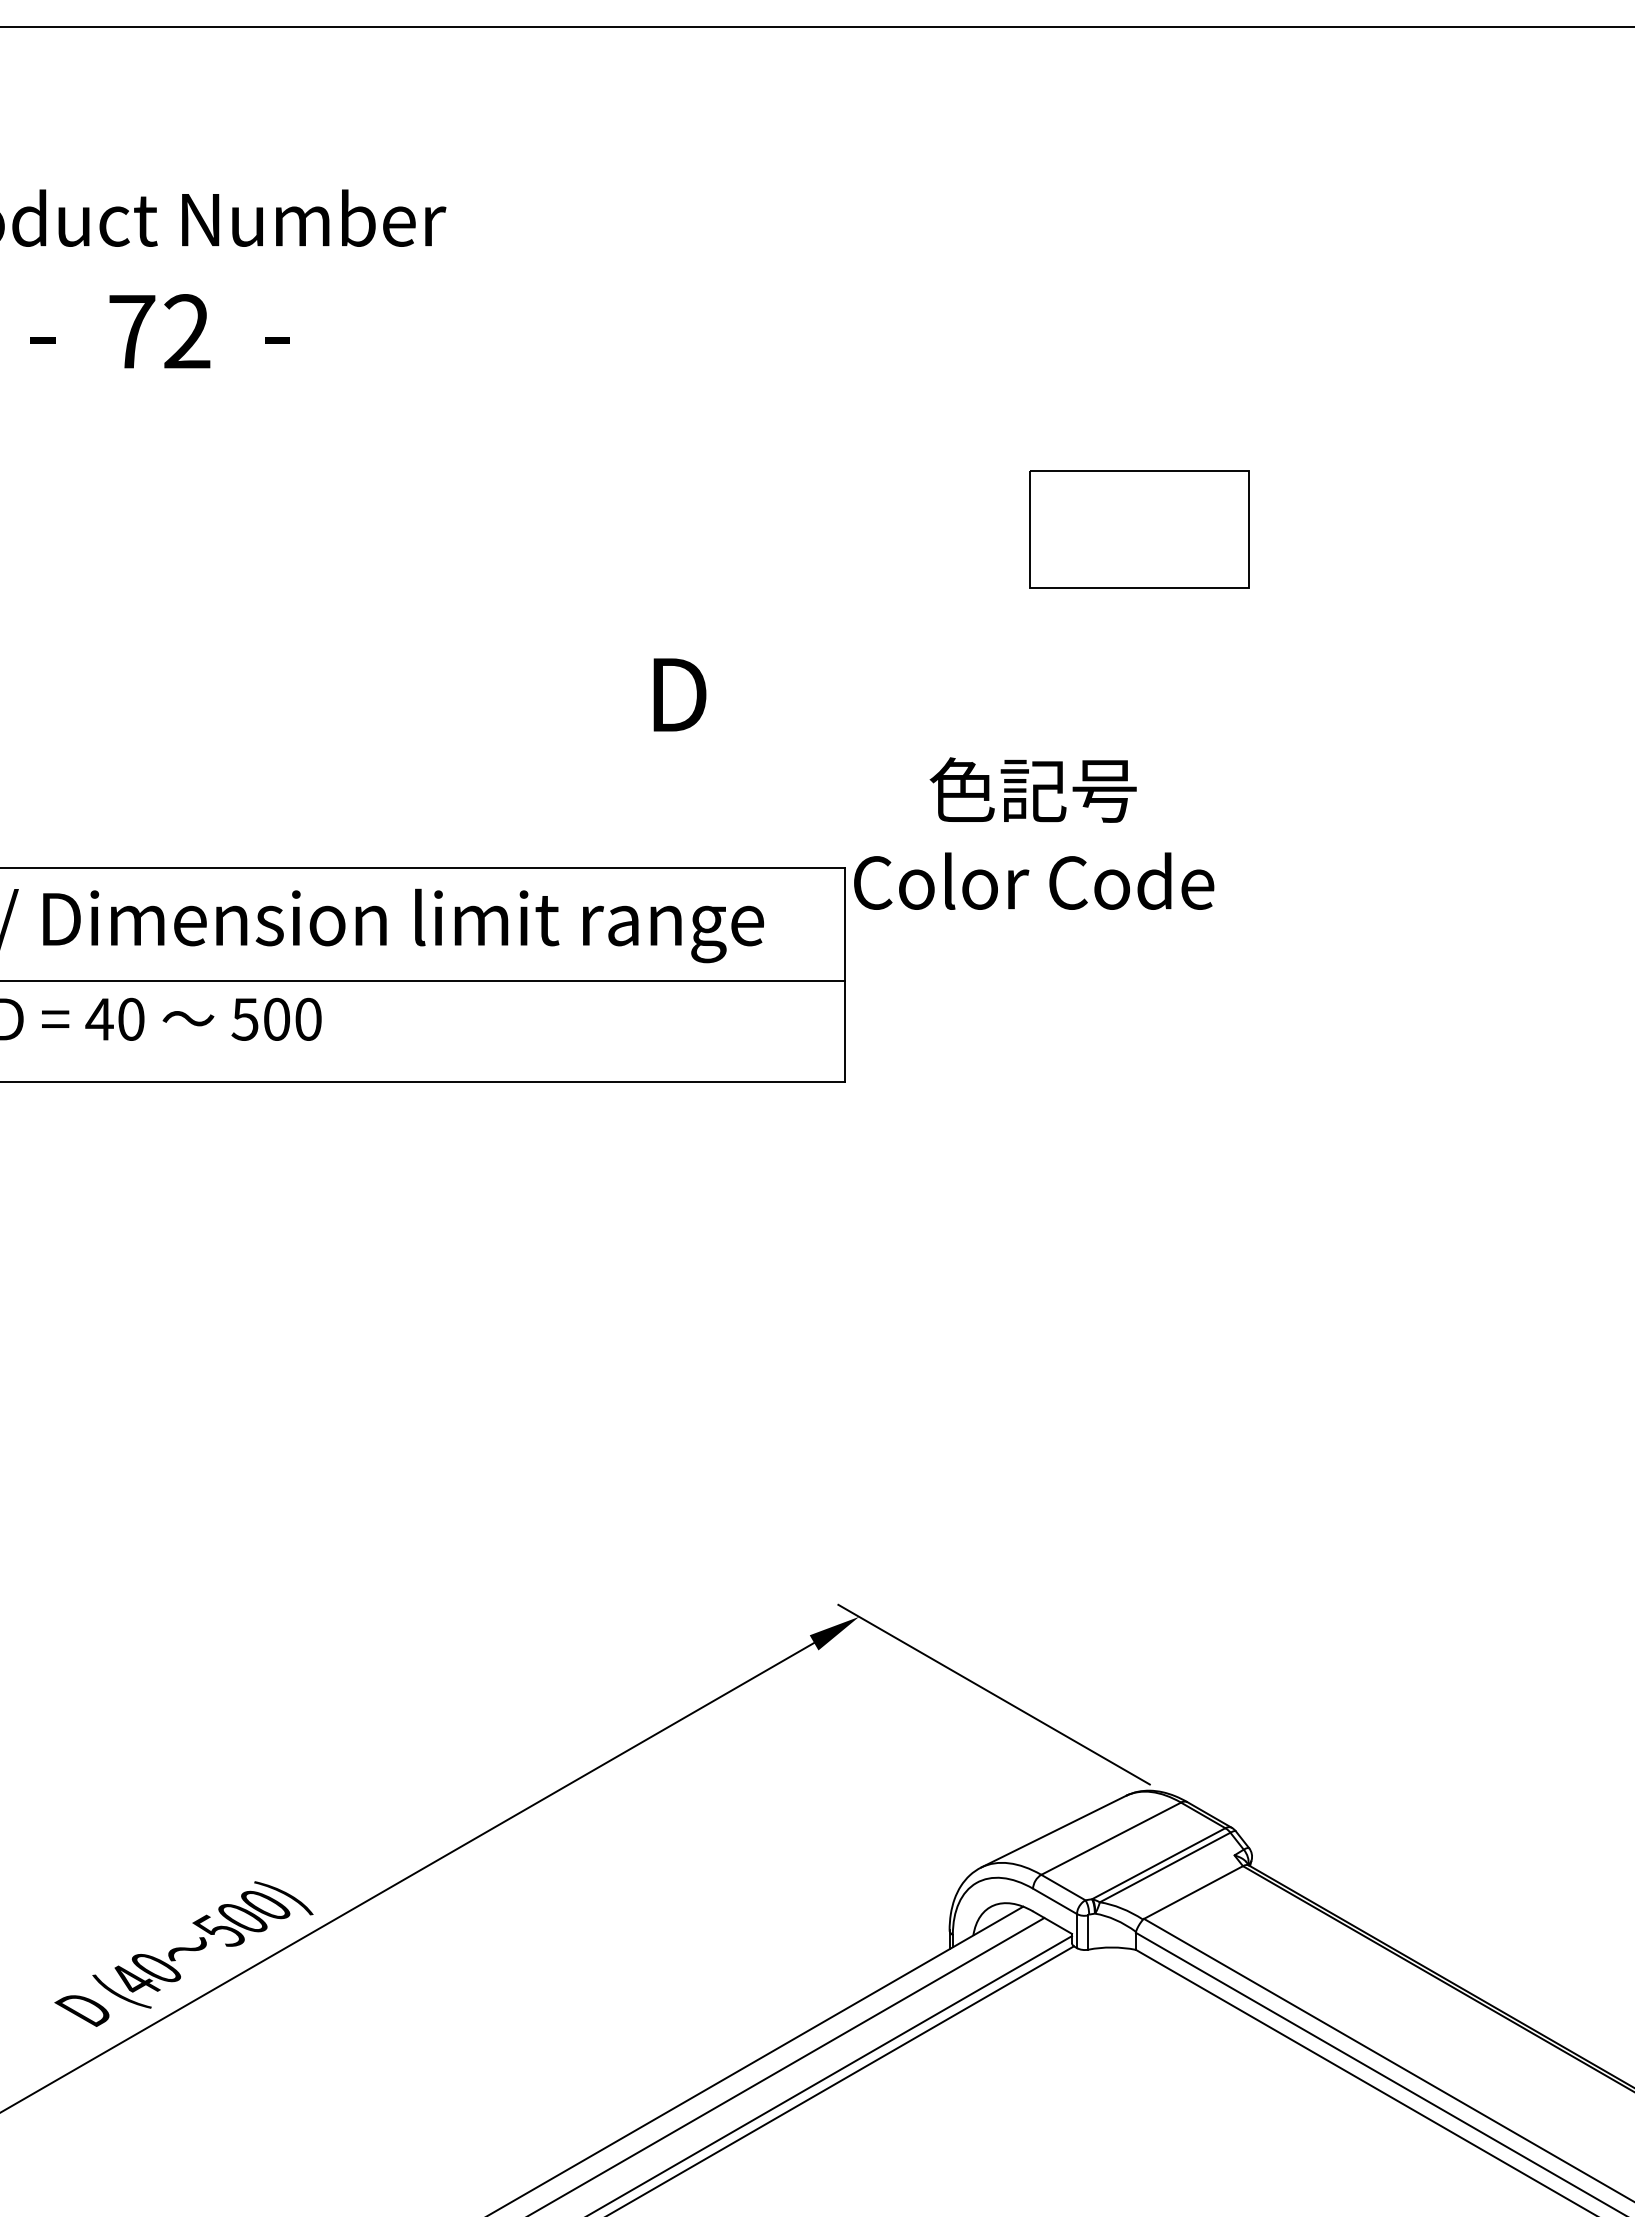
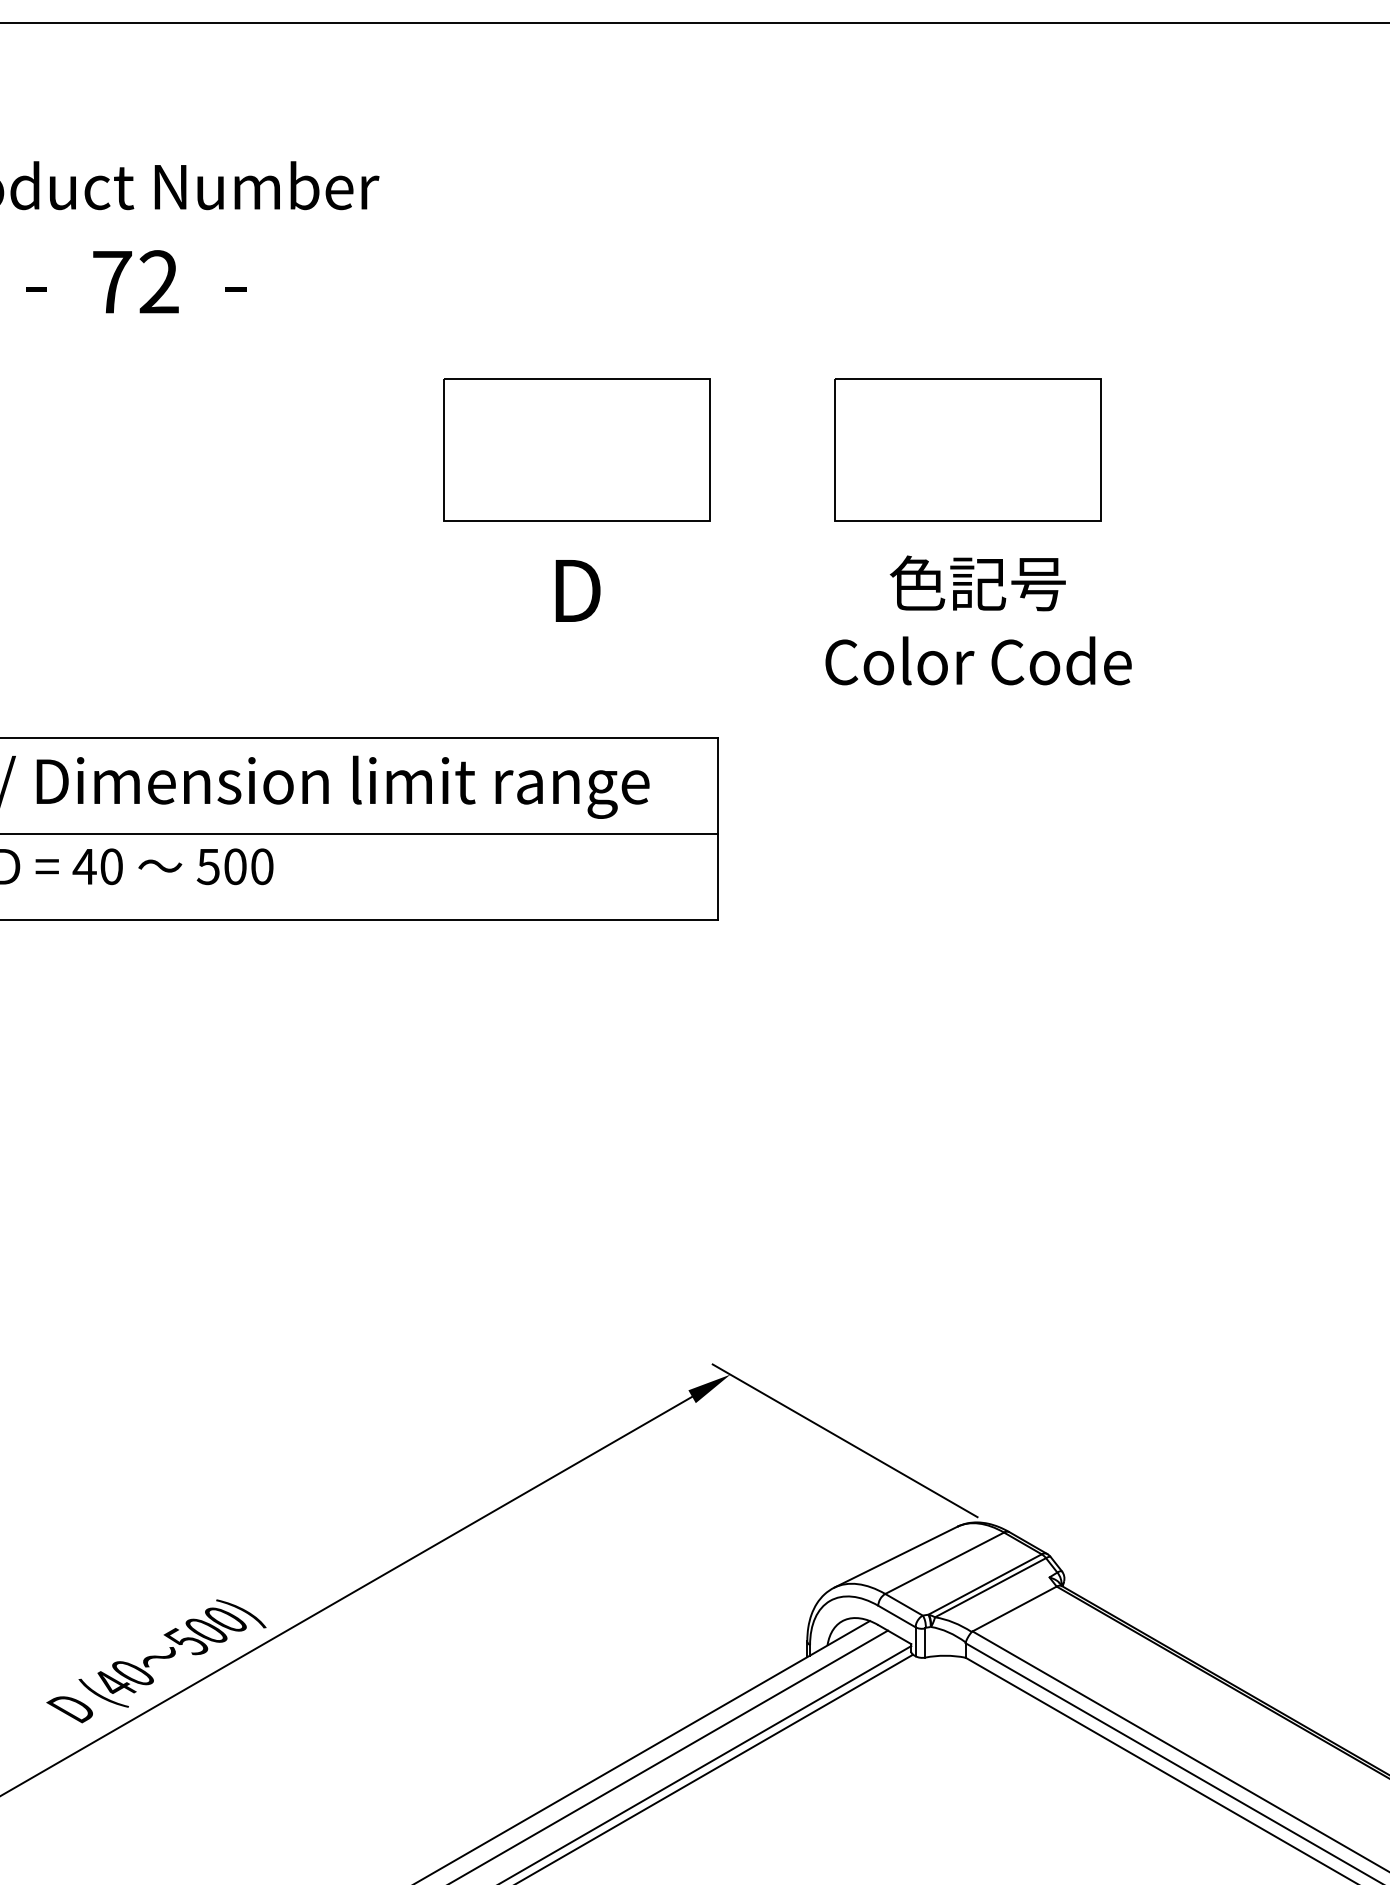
part: (679, 529) -> (577, 450), added
part: (1139, 529) -> (968, 450), size x1.43
text: (1034, 833) -> (978, 620), moved

